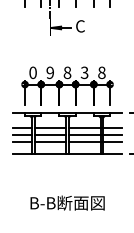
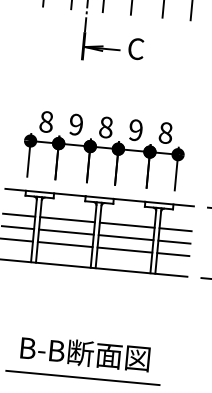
text: (32, 72) -> (45, 121), 0 -> 8
text: (84, 72) -> (135, 129), 3 -> 9
line: (67, 217) -> (82, 378), added

